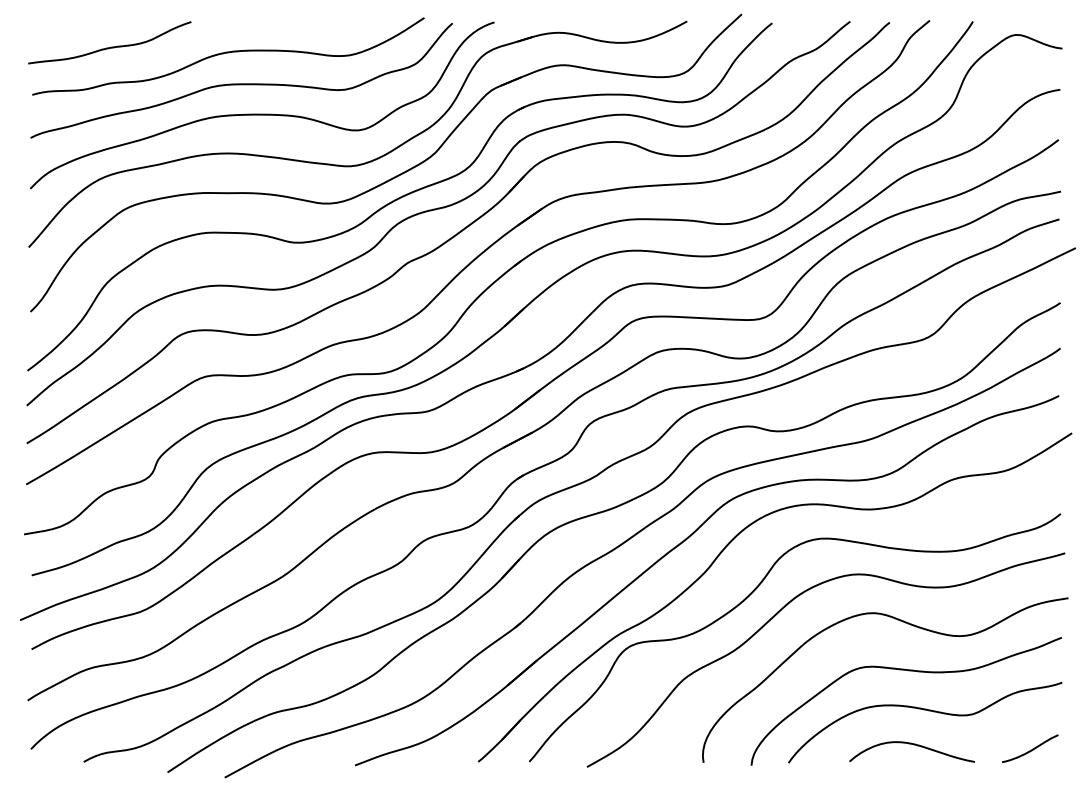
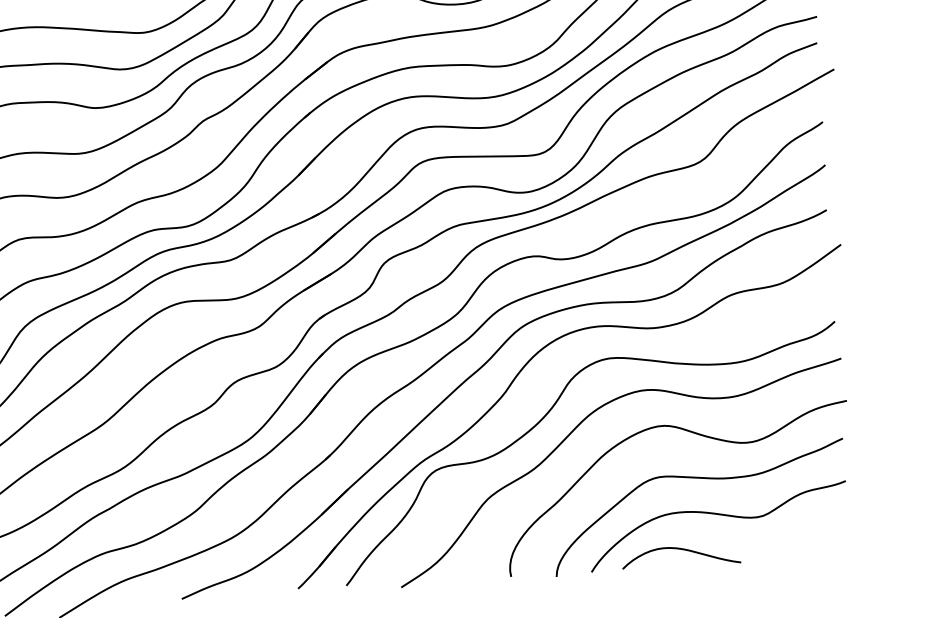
curve: (913, 745) -> (682, 550), moved
curve: (1031, 749) -> (820, 545), removed

